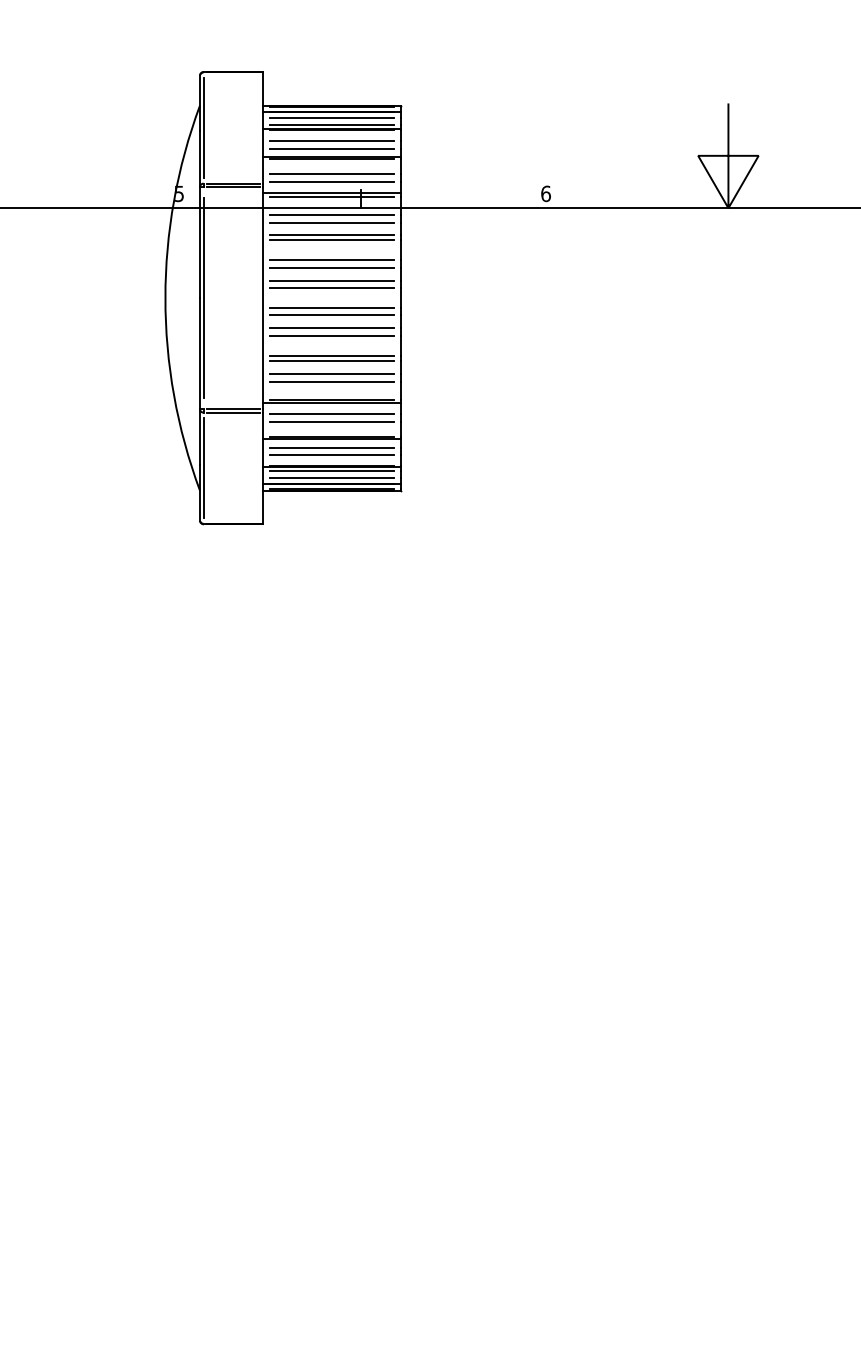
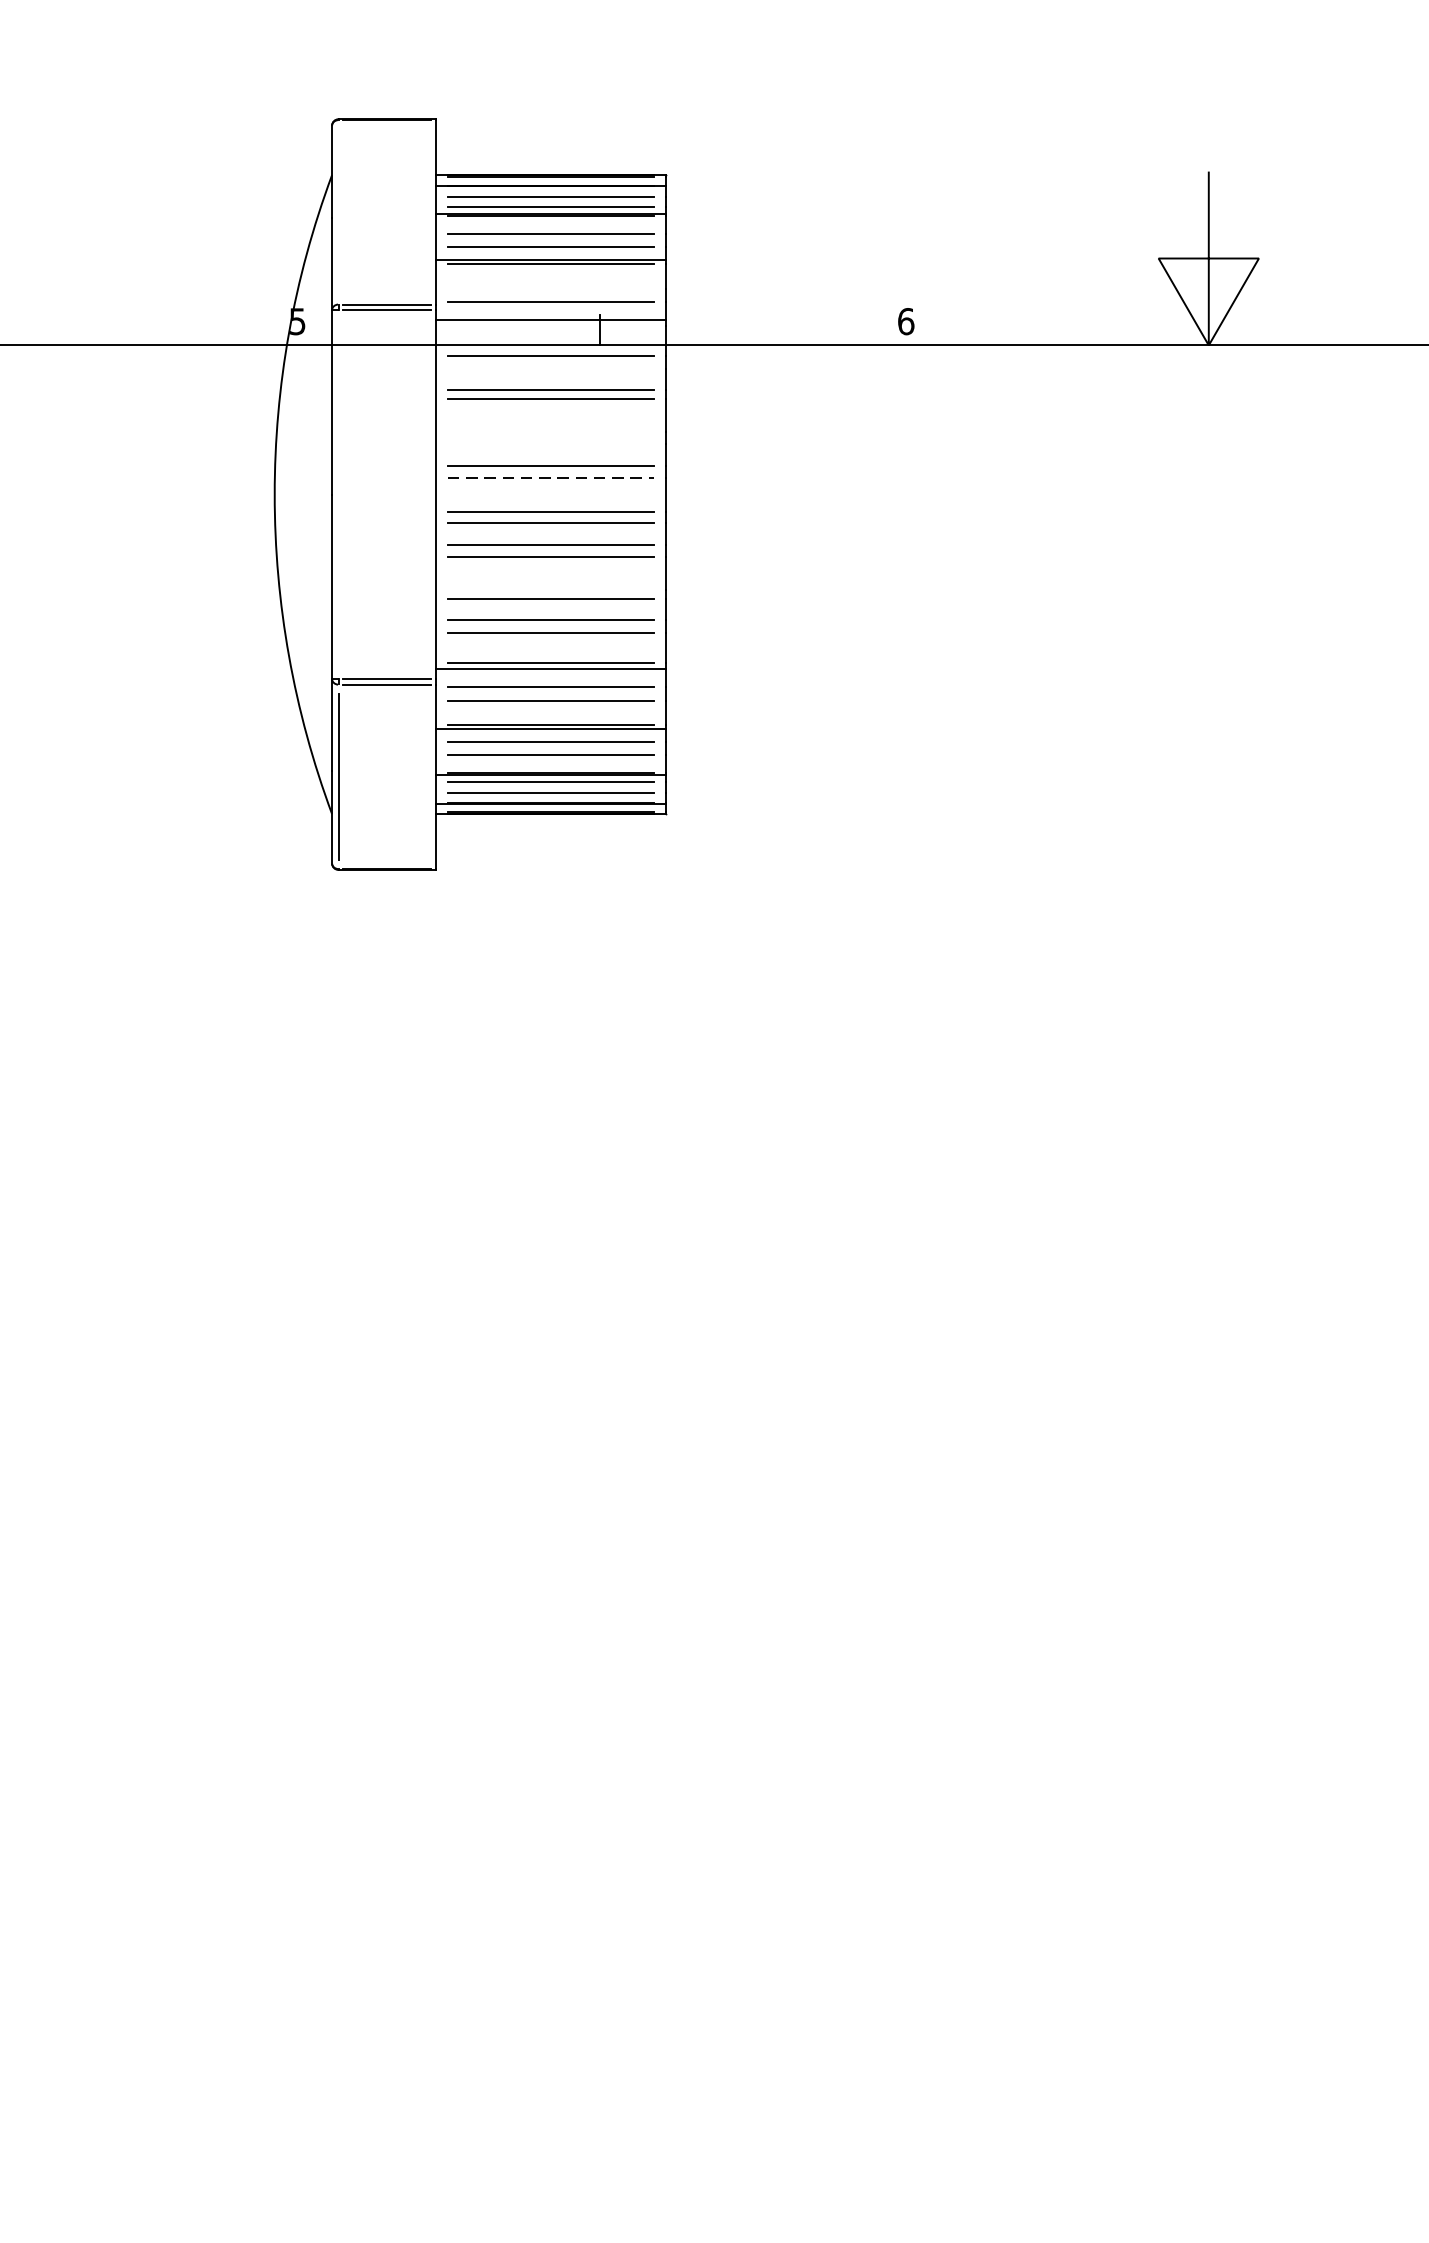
line: (203, 127) -> (337, 211), removed
line: (331, 174) -> (550, 289), removed
line: (331, 196) -> (550, 325), removed
line: (331, 222) -> (550, 369), removed
line: (331, 260) -> (550, 432), removed
line: (331, 267) -> (550, 443), removed
line: (332, 287) -> (551, 476), solid -> dashed
line: (203, 298) -> (337, 495), removed
line: (331, 355) -> (550, 589), removed

